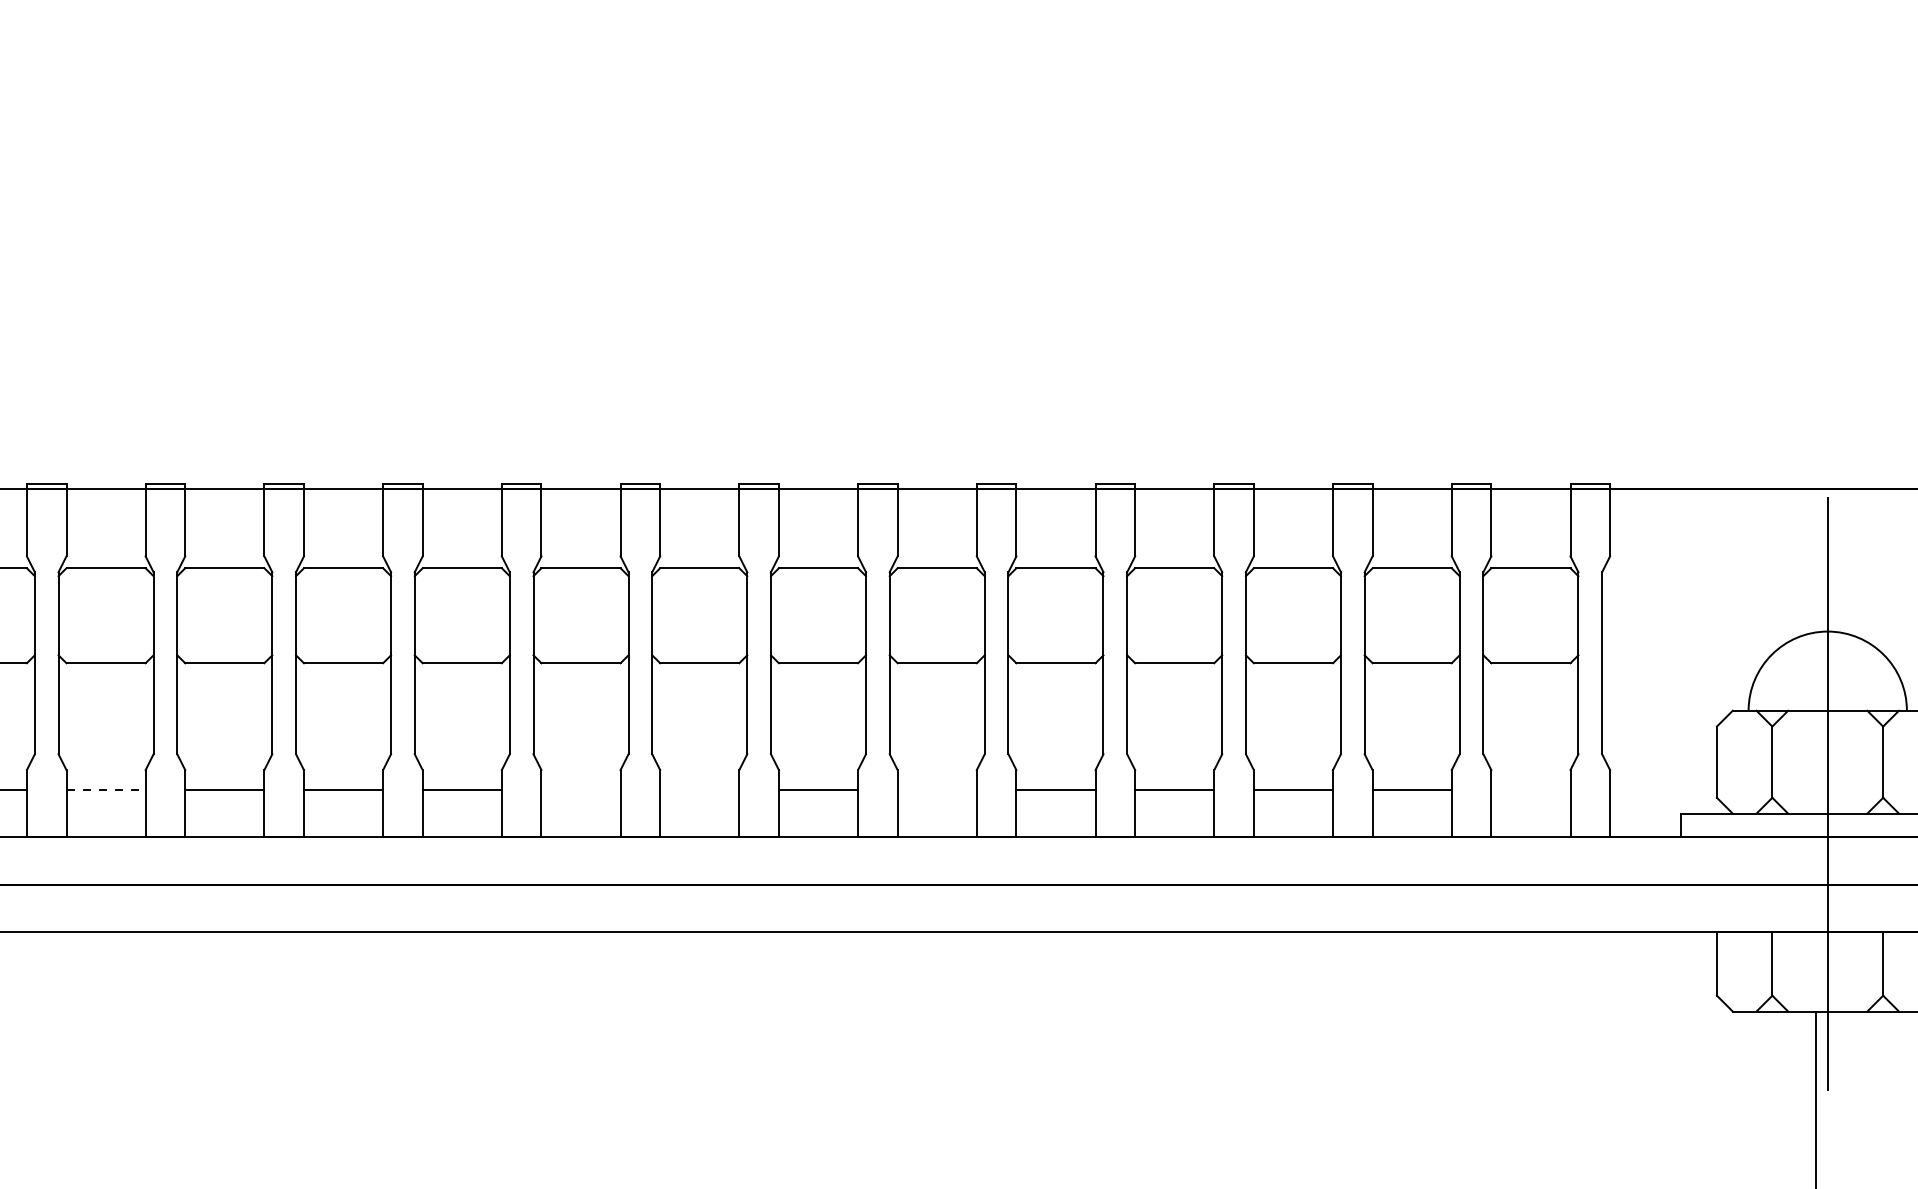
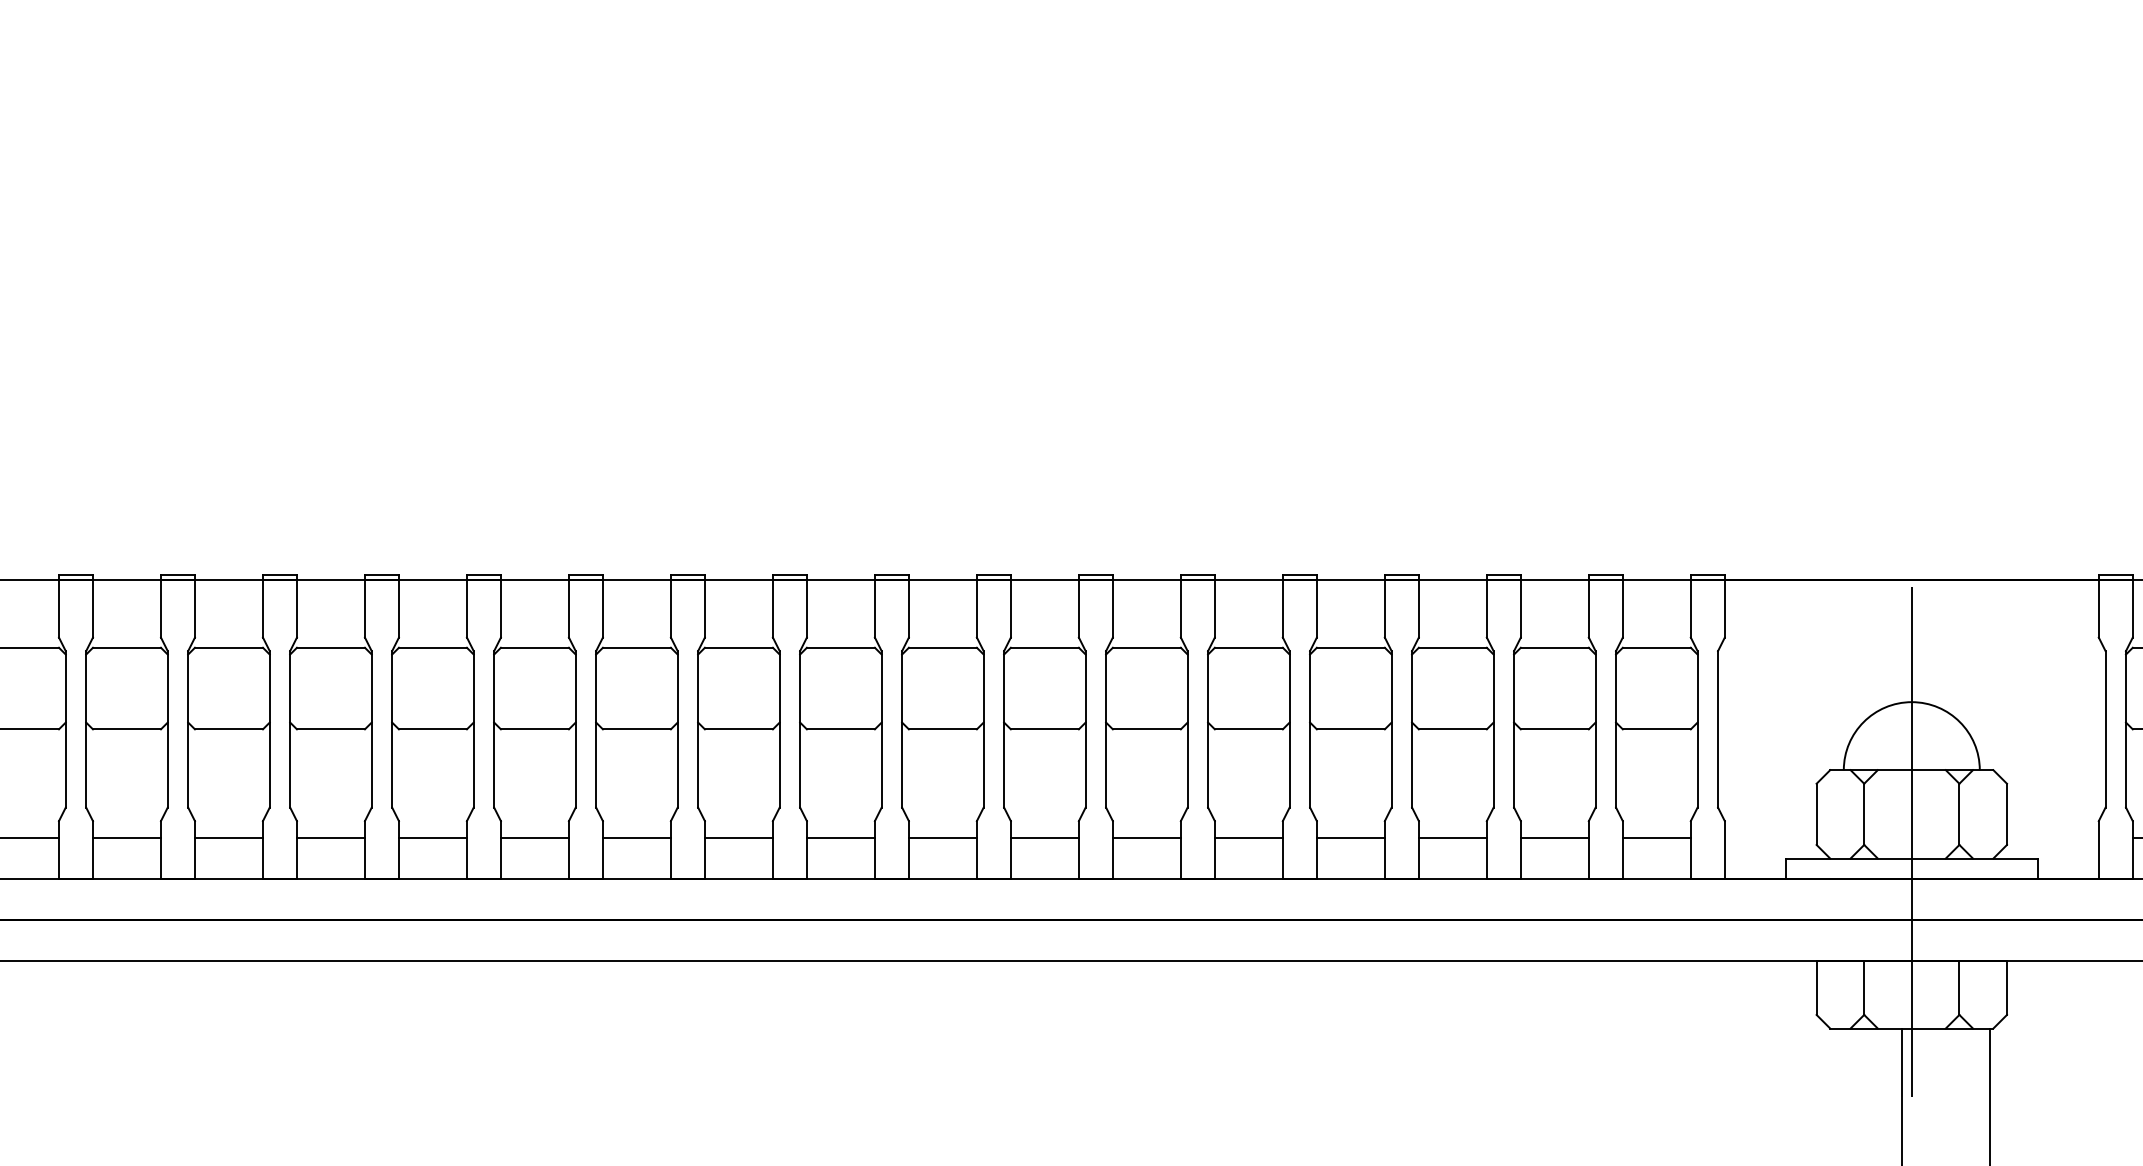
line: (105, 790) -> (432, 838), dashed -> solid
line: (580, 790) -> (840, 838), added
line: (699, 790) -> (942, 838), added
line: (936, 790) -> (1146, 838), added
line: (1530, 790) -> (1656, 838), added

